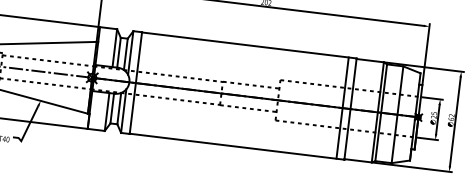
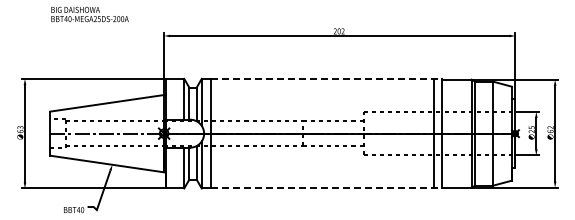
line: (249, 45) -> (326, 79), solid -> dashed
line: (236, 146) -> (326, 188), solid -> dashed

